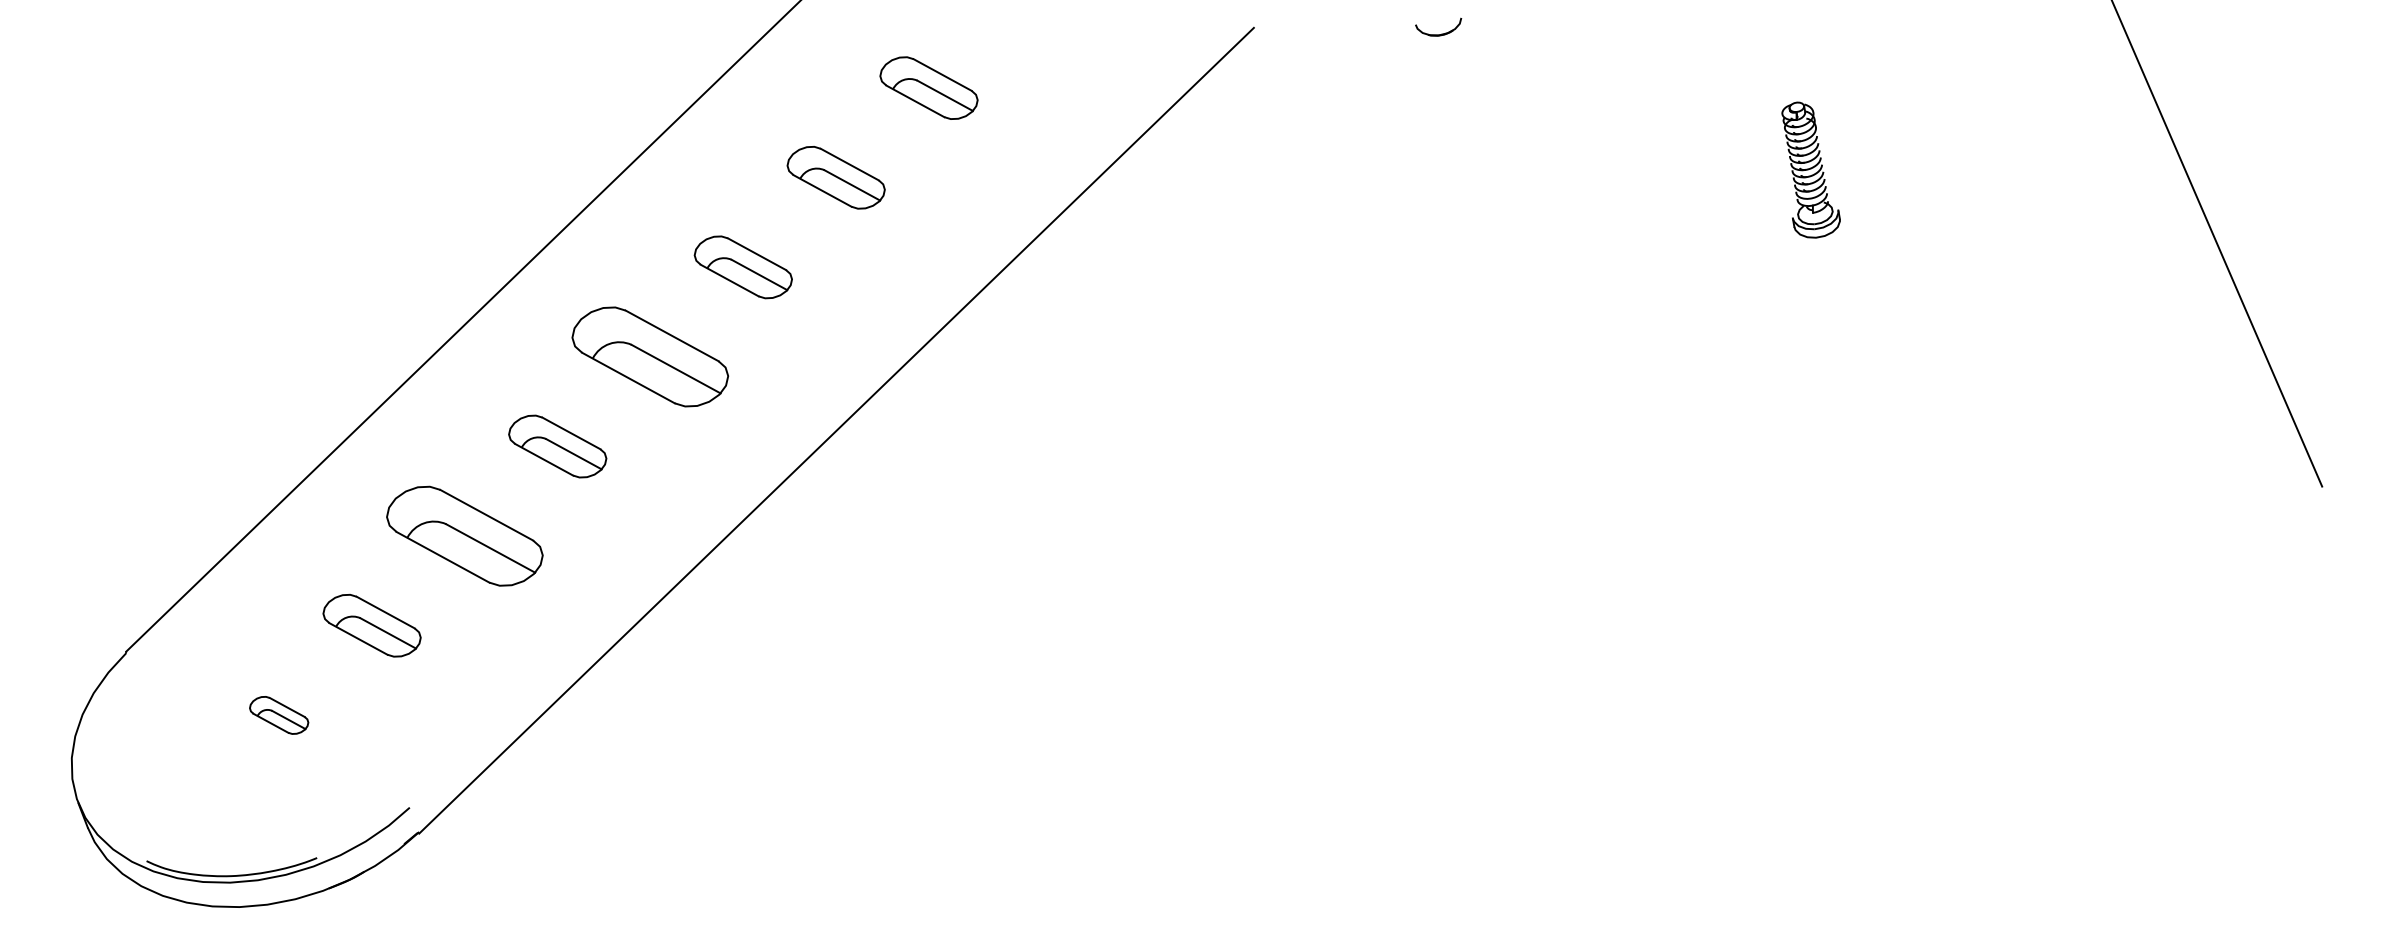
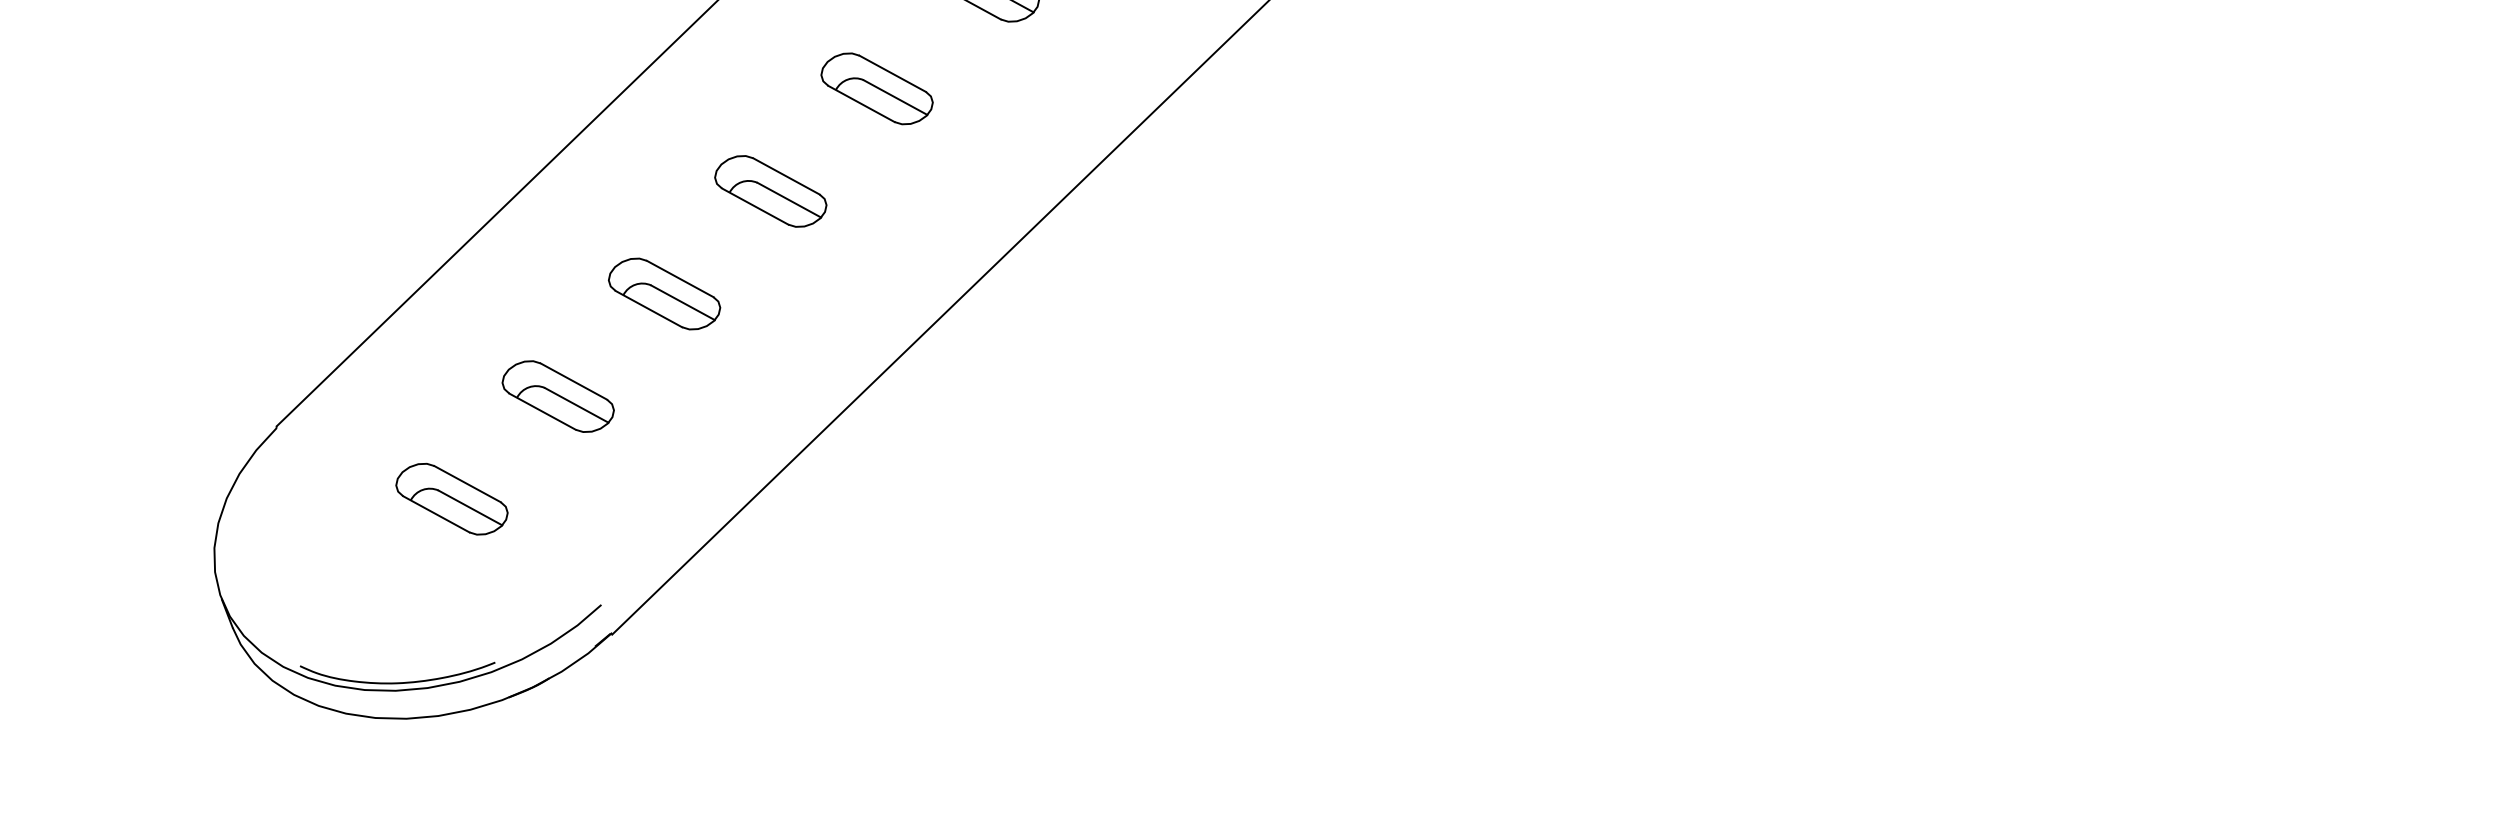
part: (650, 356) -> (877, 88), size x0.62
part: (464, 535) -> (664, 293), size x0.62
part: (278, 715) -> (451, 499), size x1.67

